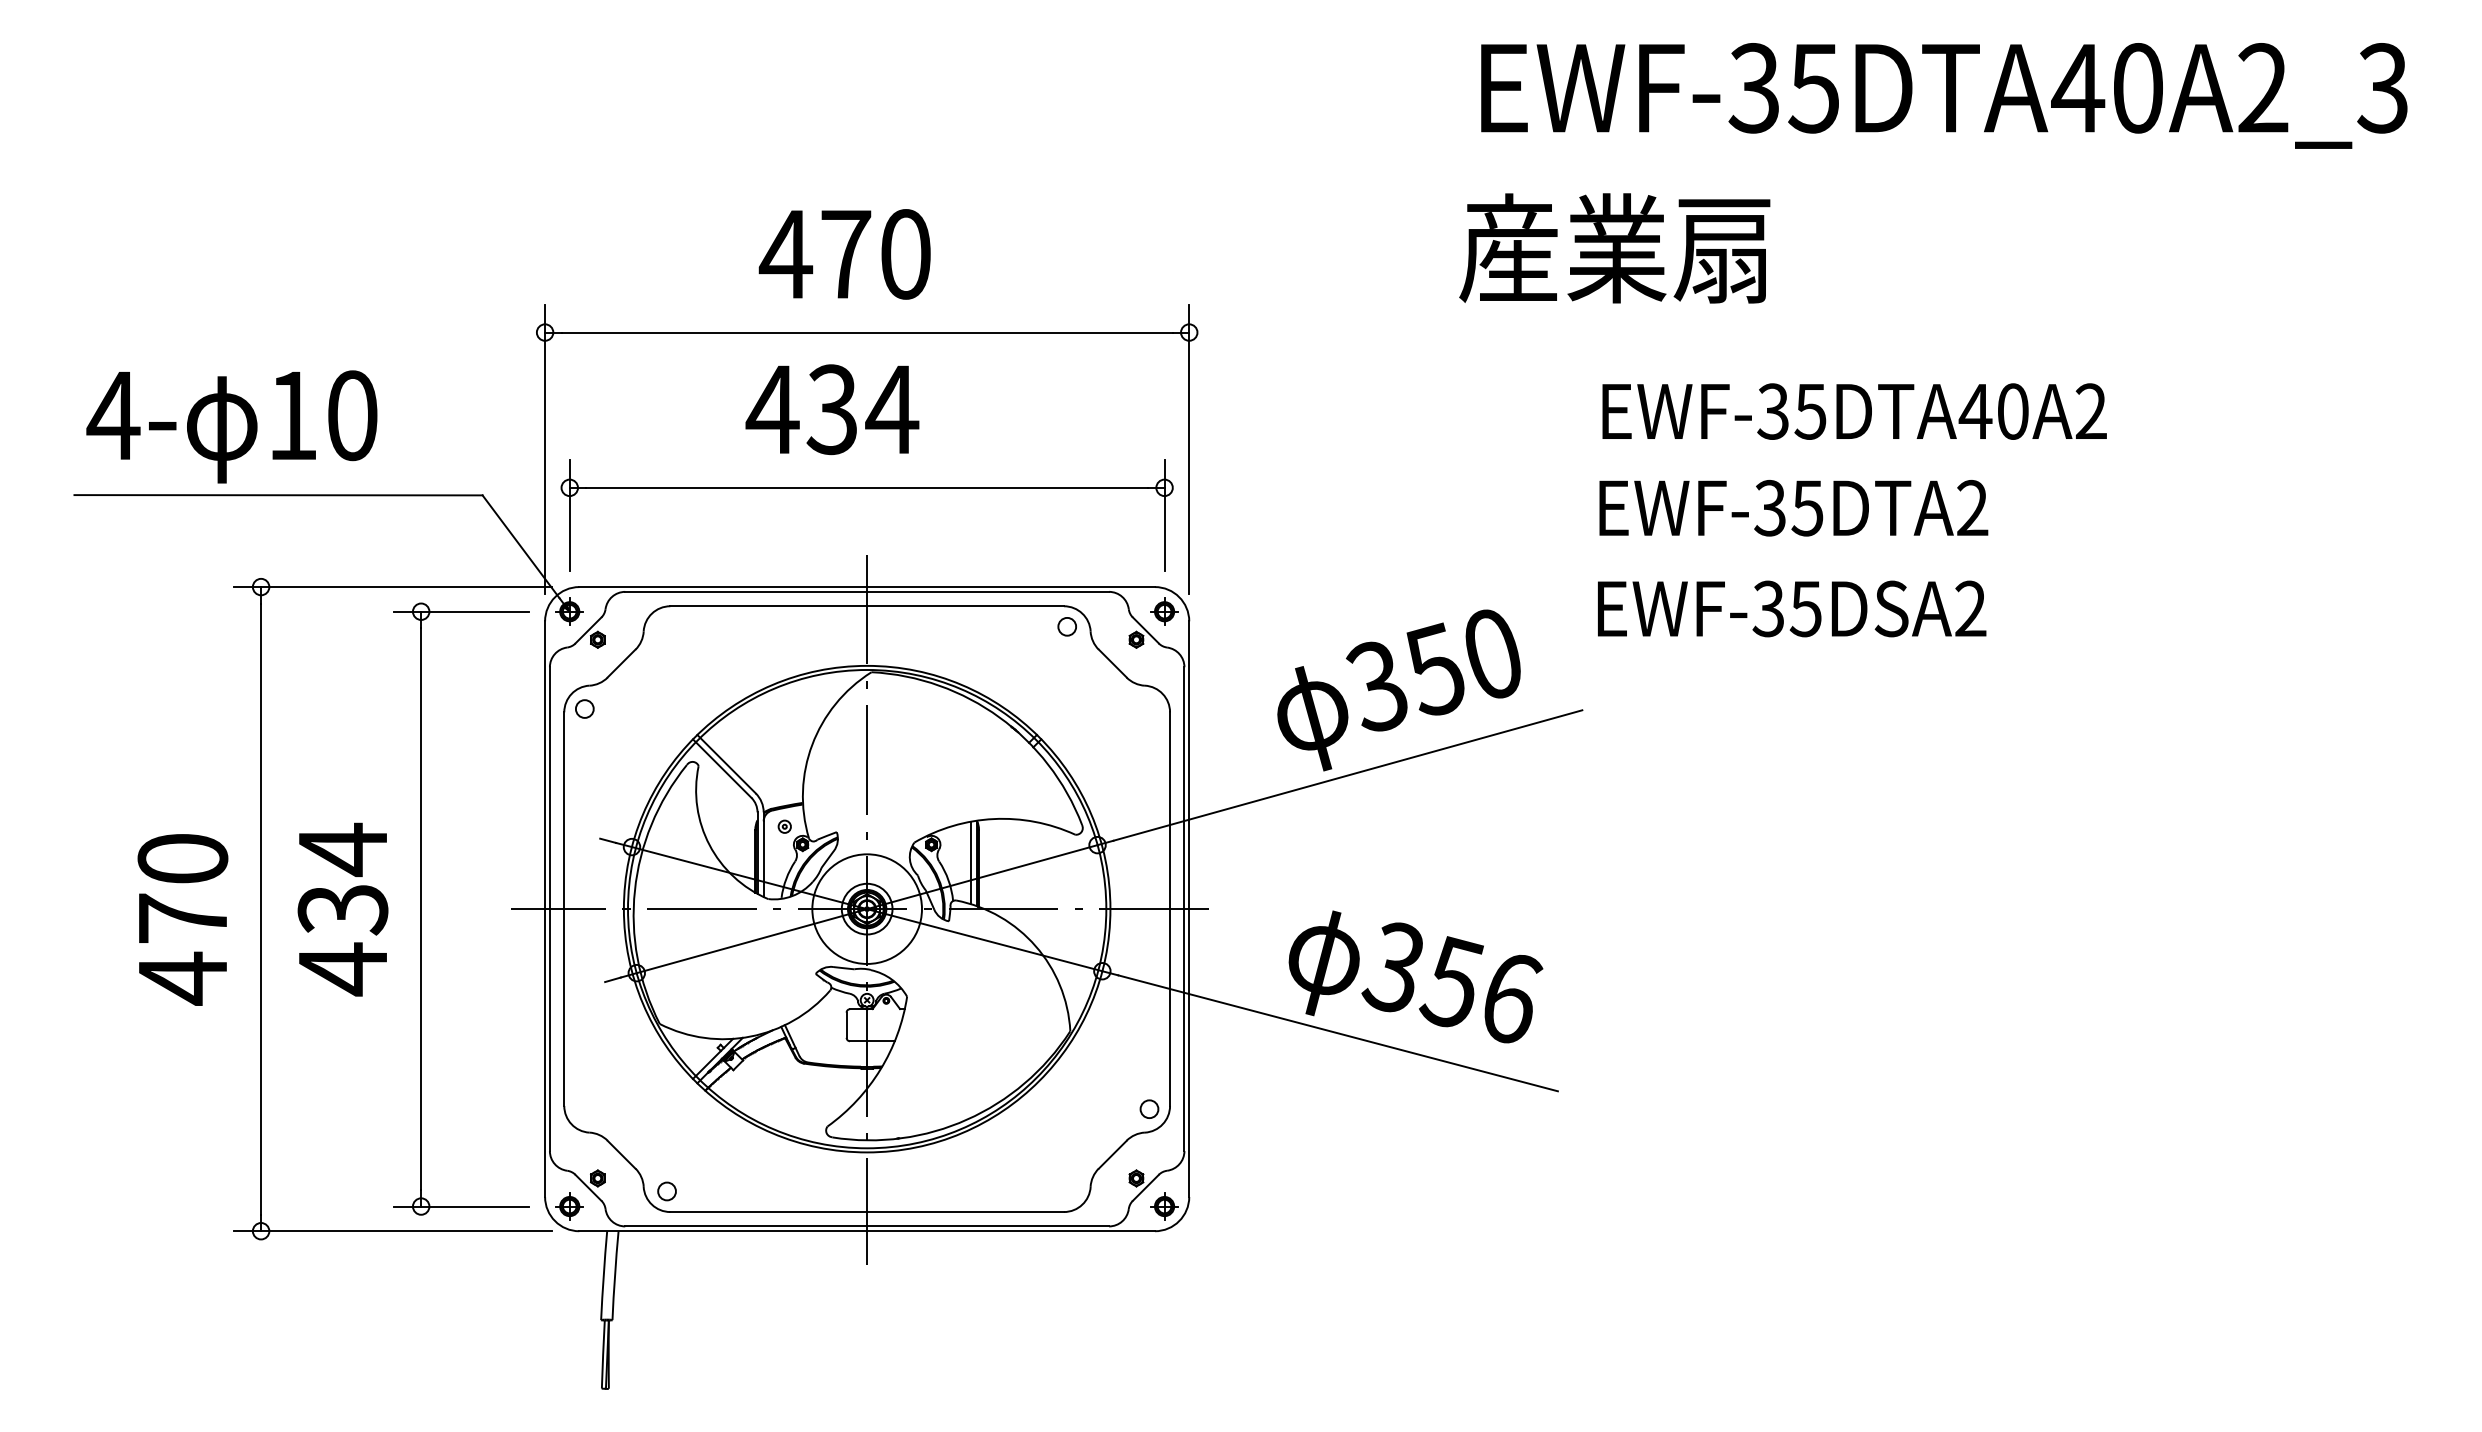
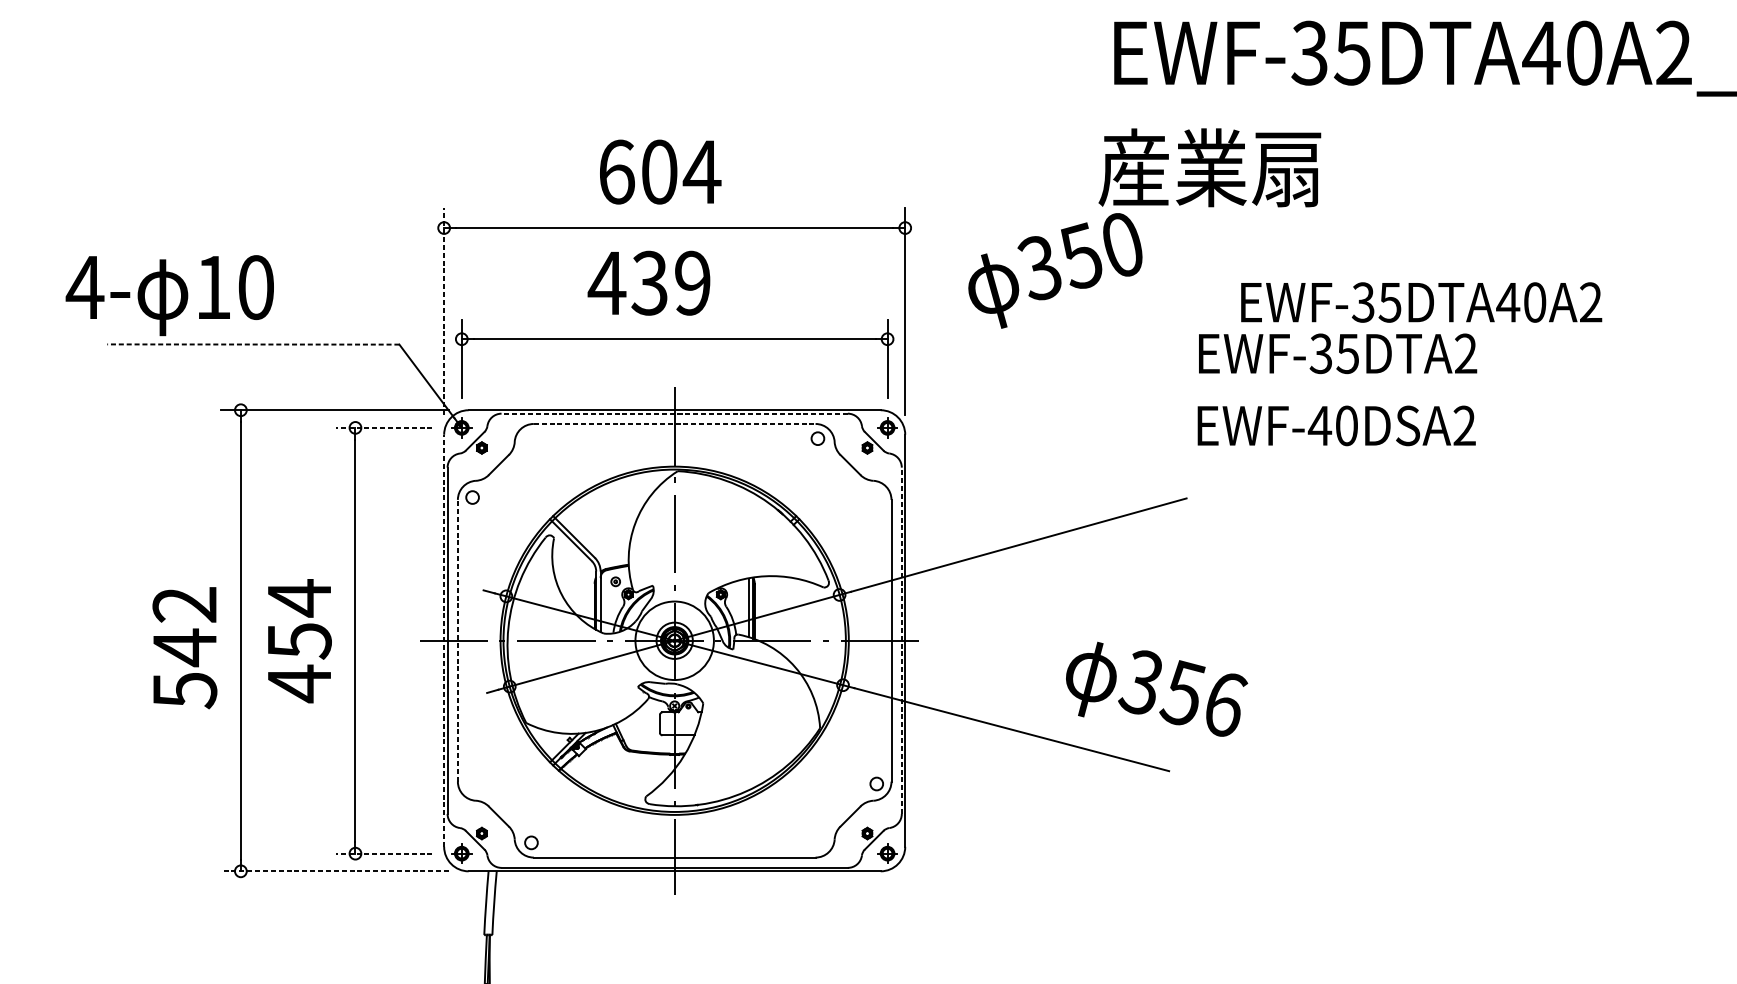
text: (845, 254) -> (659, 172), 470 -> 604
text: (892, 409) -> (692, 283), 434 -> 439
text: (1854, 411) -> (1421, 302), moved
text: (231, 426) -> (169, 295), moved
line: (545, 449) -> (444, 311), solid -> dashed
line: (278, 495) -> (253, 344), solid -> dashed
line: (867, 591) -> (674, 413), solid -> dashed
line: (867, 606) -> (674, 424), solid -> dashed
text: (1786, 608) -> (1332, 425), EWF-35DSA2 -> EWF-40DSA2
line: (460, 611) -> (383, 427), solid -> dashed
text: (1398, 690) -> (1055, 270), moved
line: (545, 909) -> (444, 641), solid -> dashed
line: (564, 909) -> (458, 641), solid -> dashed
line: (1184, 909) -> (901, 641), solid -> dashed
text: (342, 910) -> (299, 641), 434 -> 454
text: (182, 919) -> (184, 648), 470 -> 542
text: (1415, 976) -> (1156, 688), moved
line: (460, 1206) -> (383, 853), solid -> dashed
line: (392, 1231) -> (334, 871), solid -> dashed

